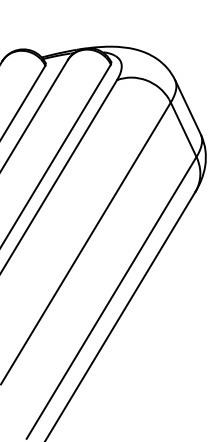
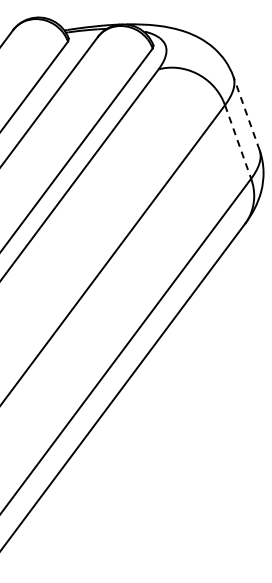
line: (187, 107) -> (246, 113), solid -> dashed
line: (184, 130) -> (238, 142), solid -> dashed

